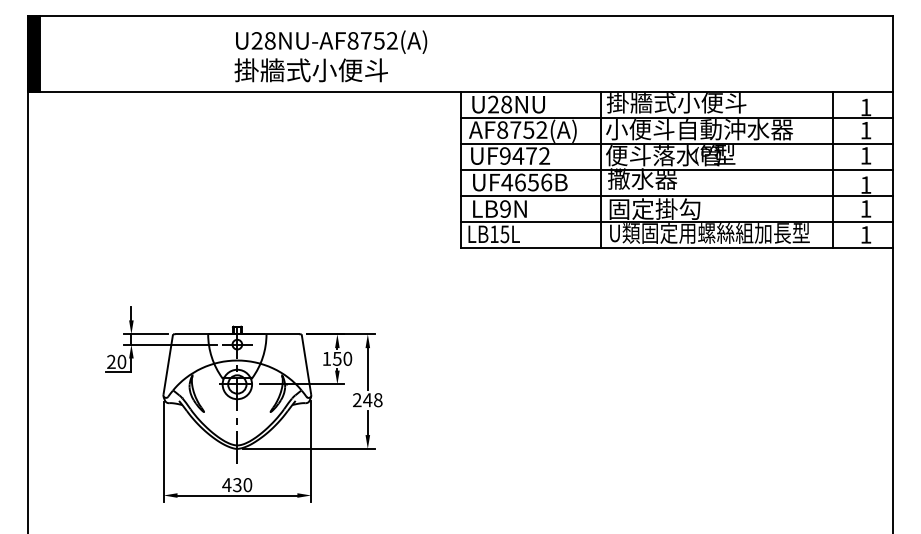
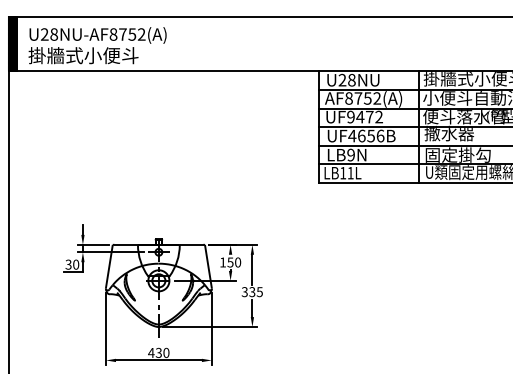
text: (330, 56) -> (97, 45), moved
text: (504, 234) -> (350, 173), LB15L -> LB11L
text: (111, 362) -> (68, 265), 20 -> 30
text: (367, 400) -> (252, 292), 248 -> 335

